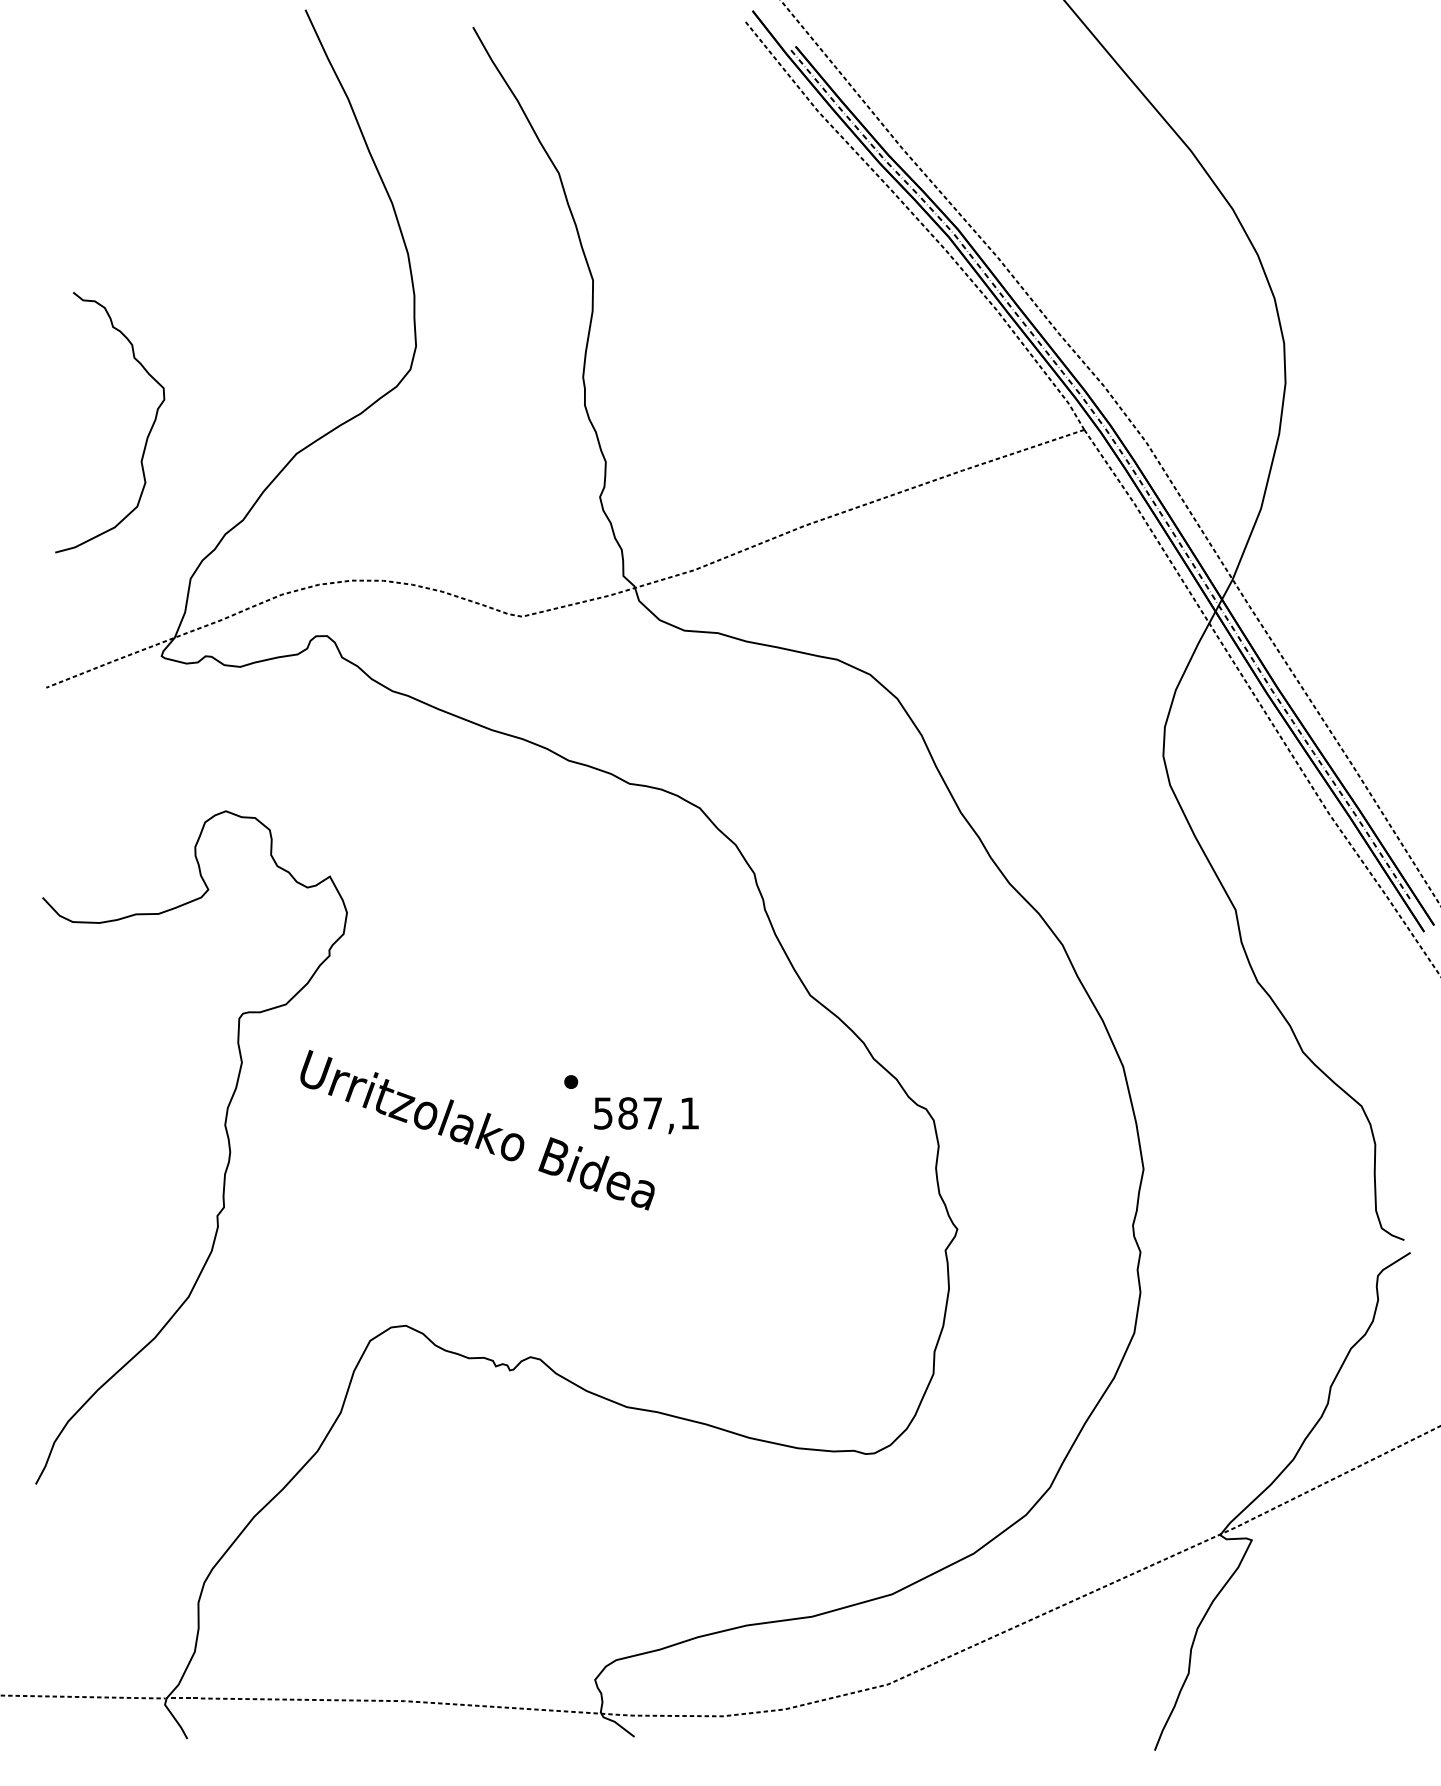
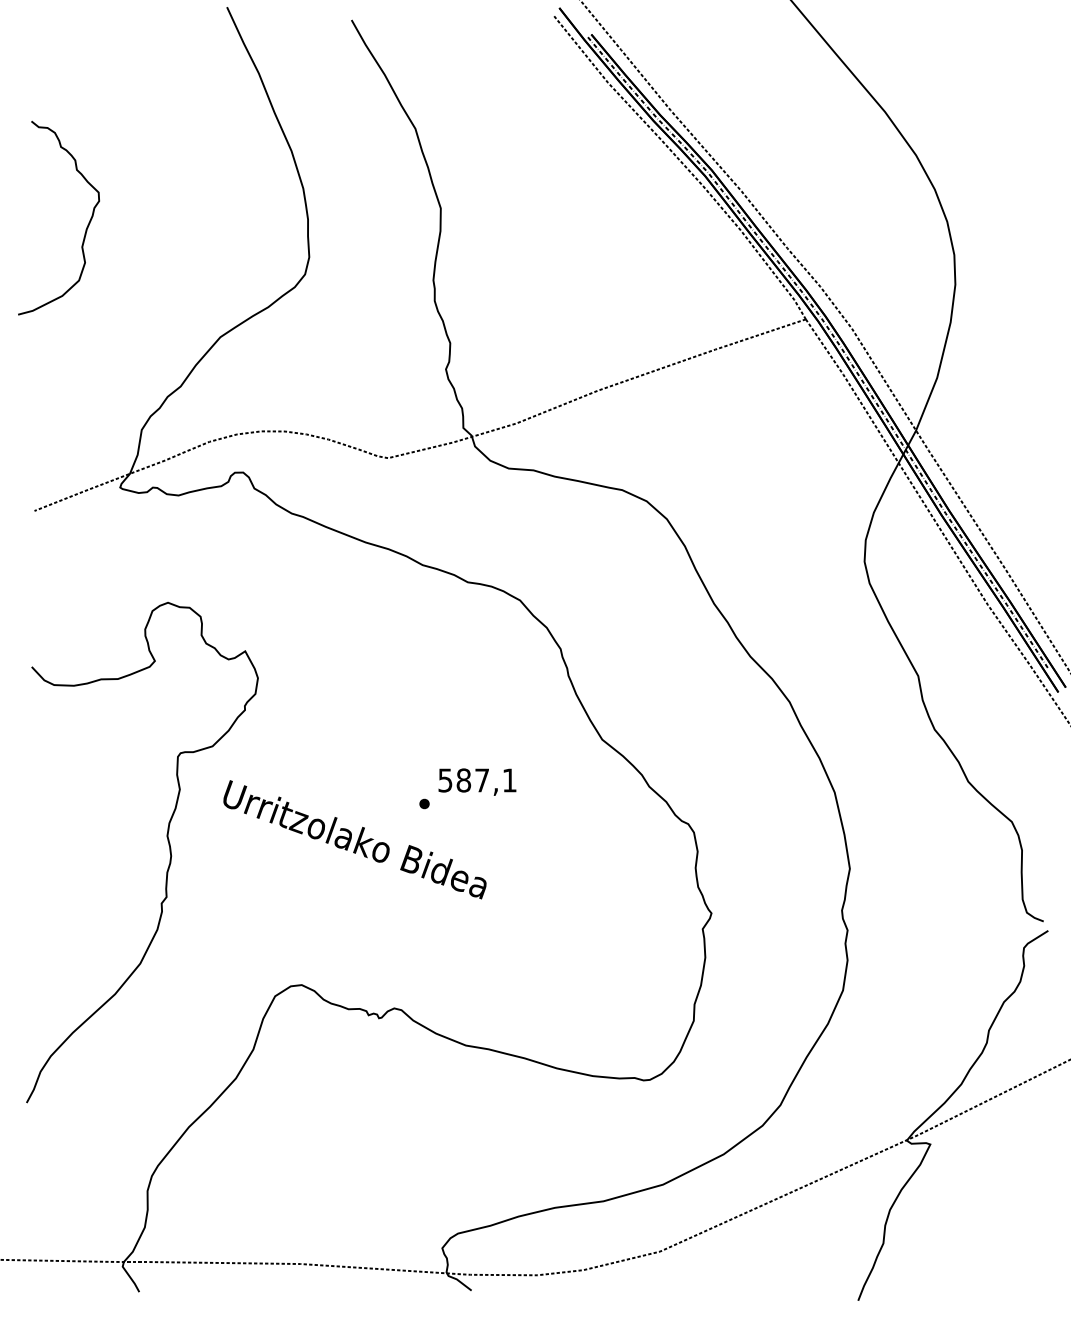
curve: (146, 437) -> (85, 229), moved
text: (646, 1115) -> (477, 782), moved

